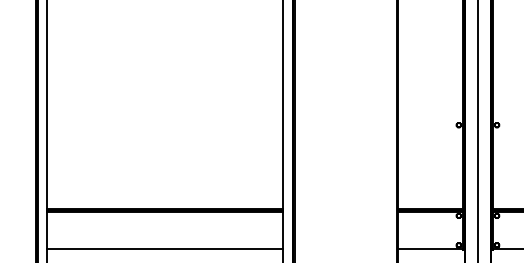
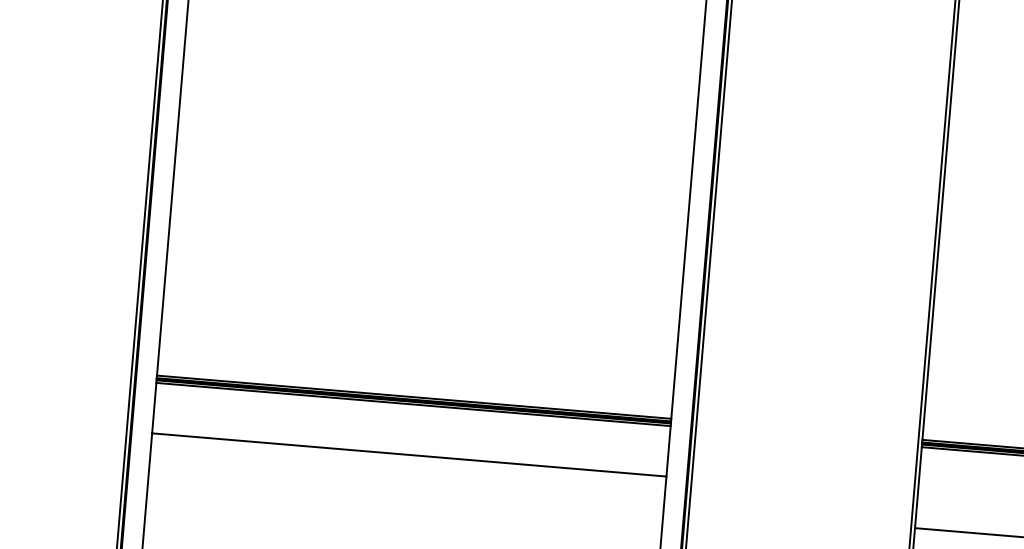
line: (165, 249) -> (409, 455), moved

